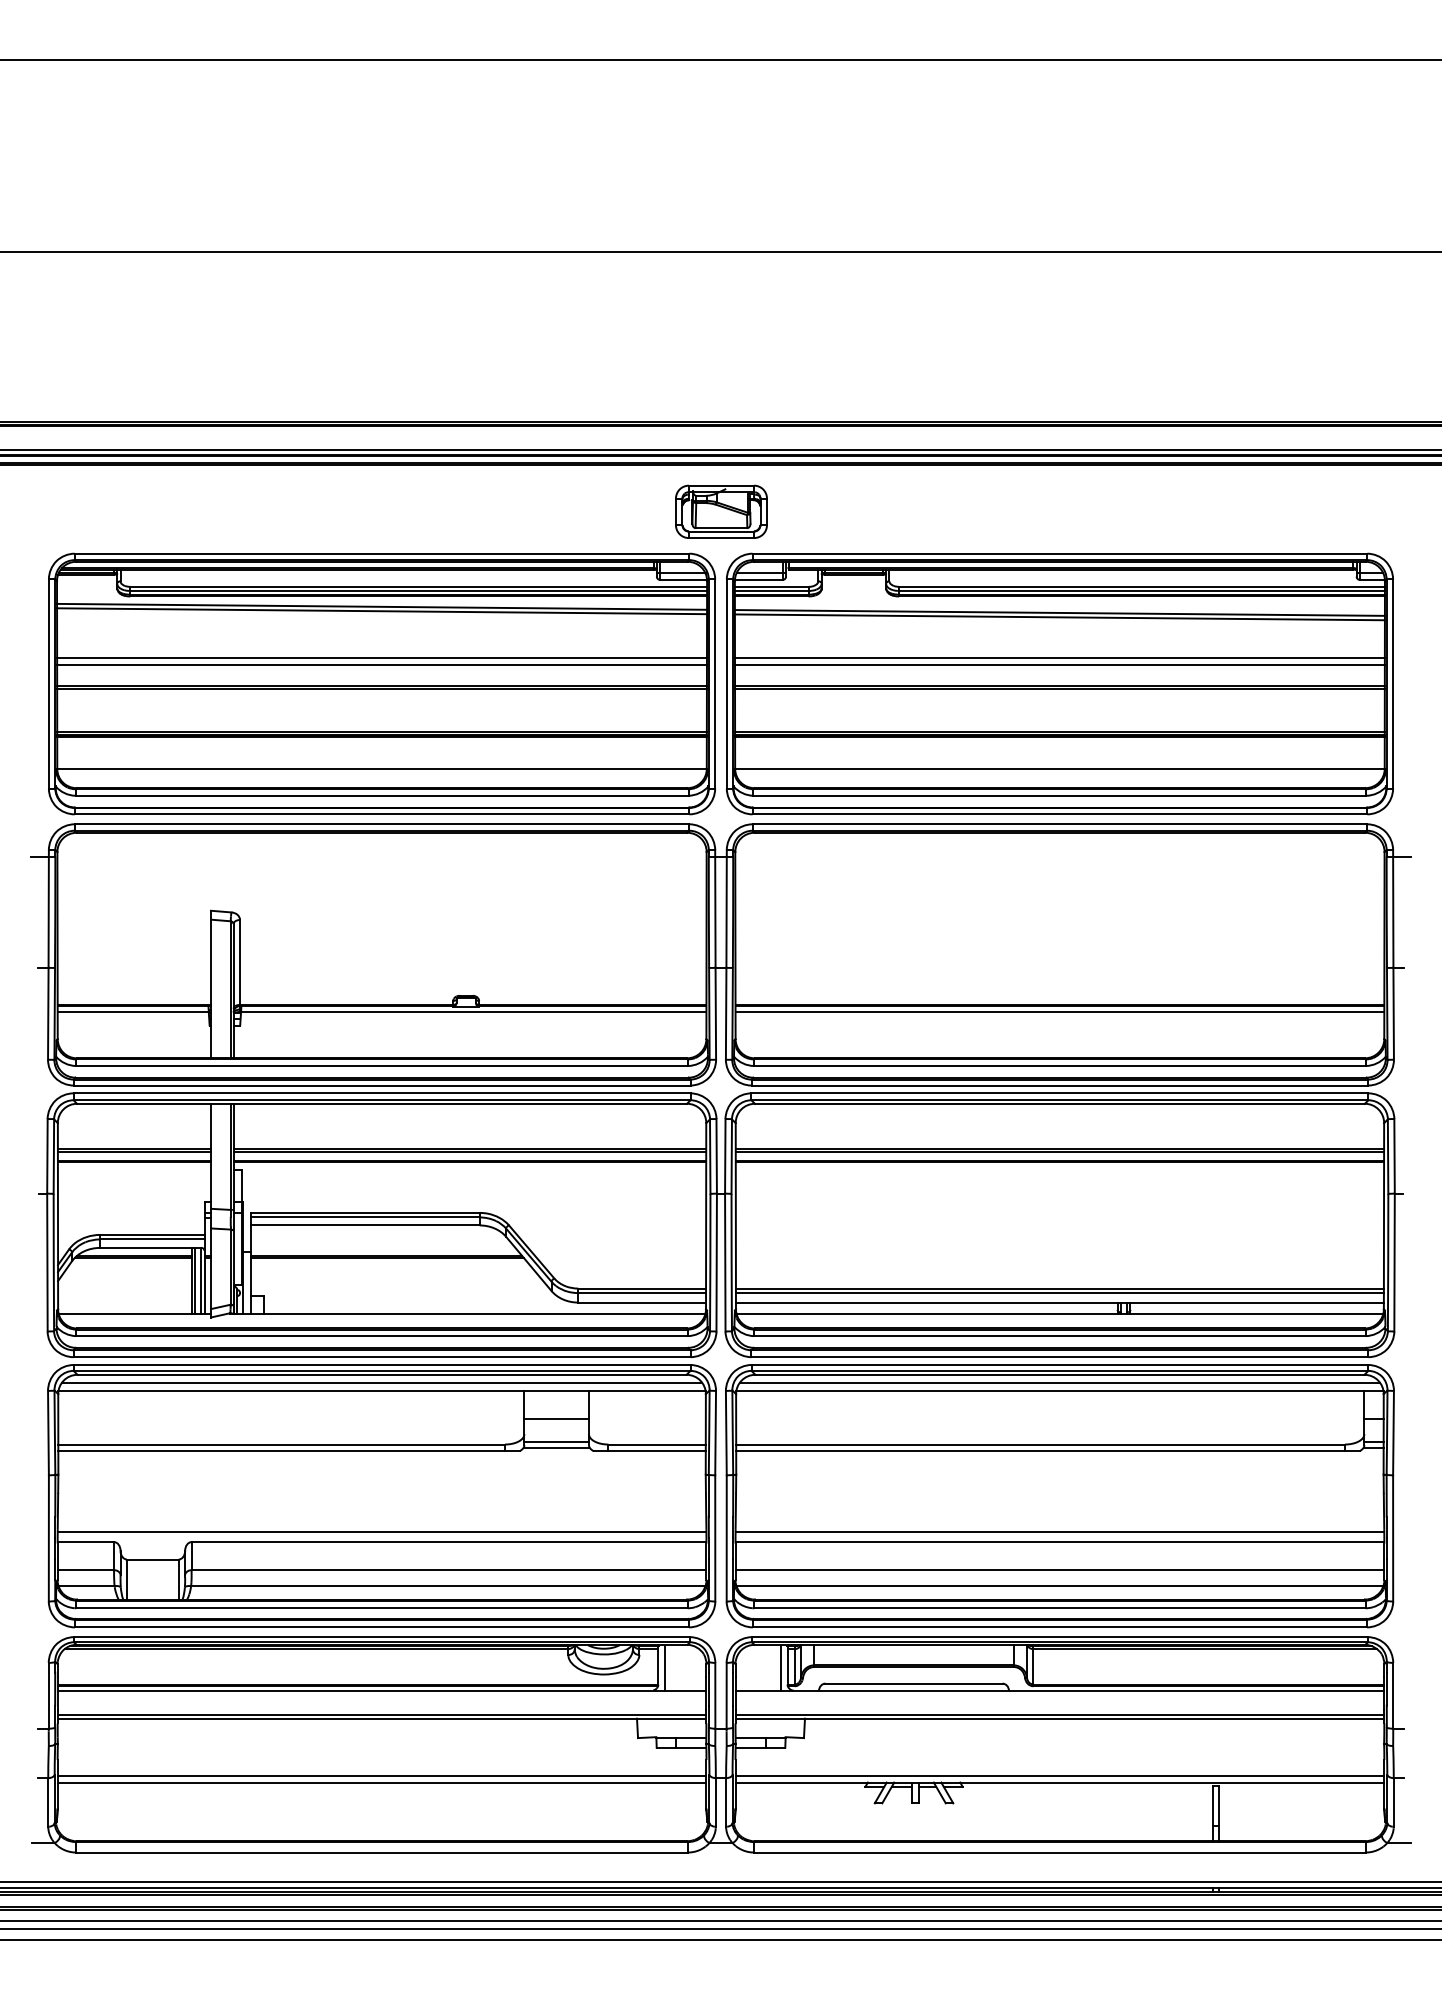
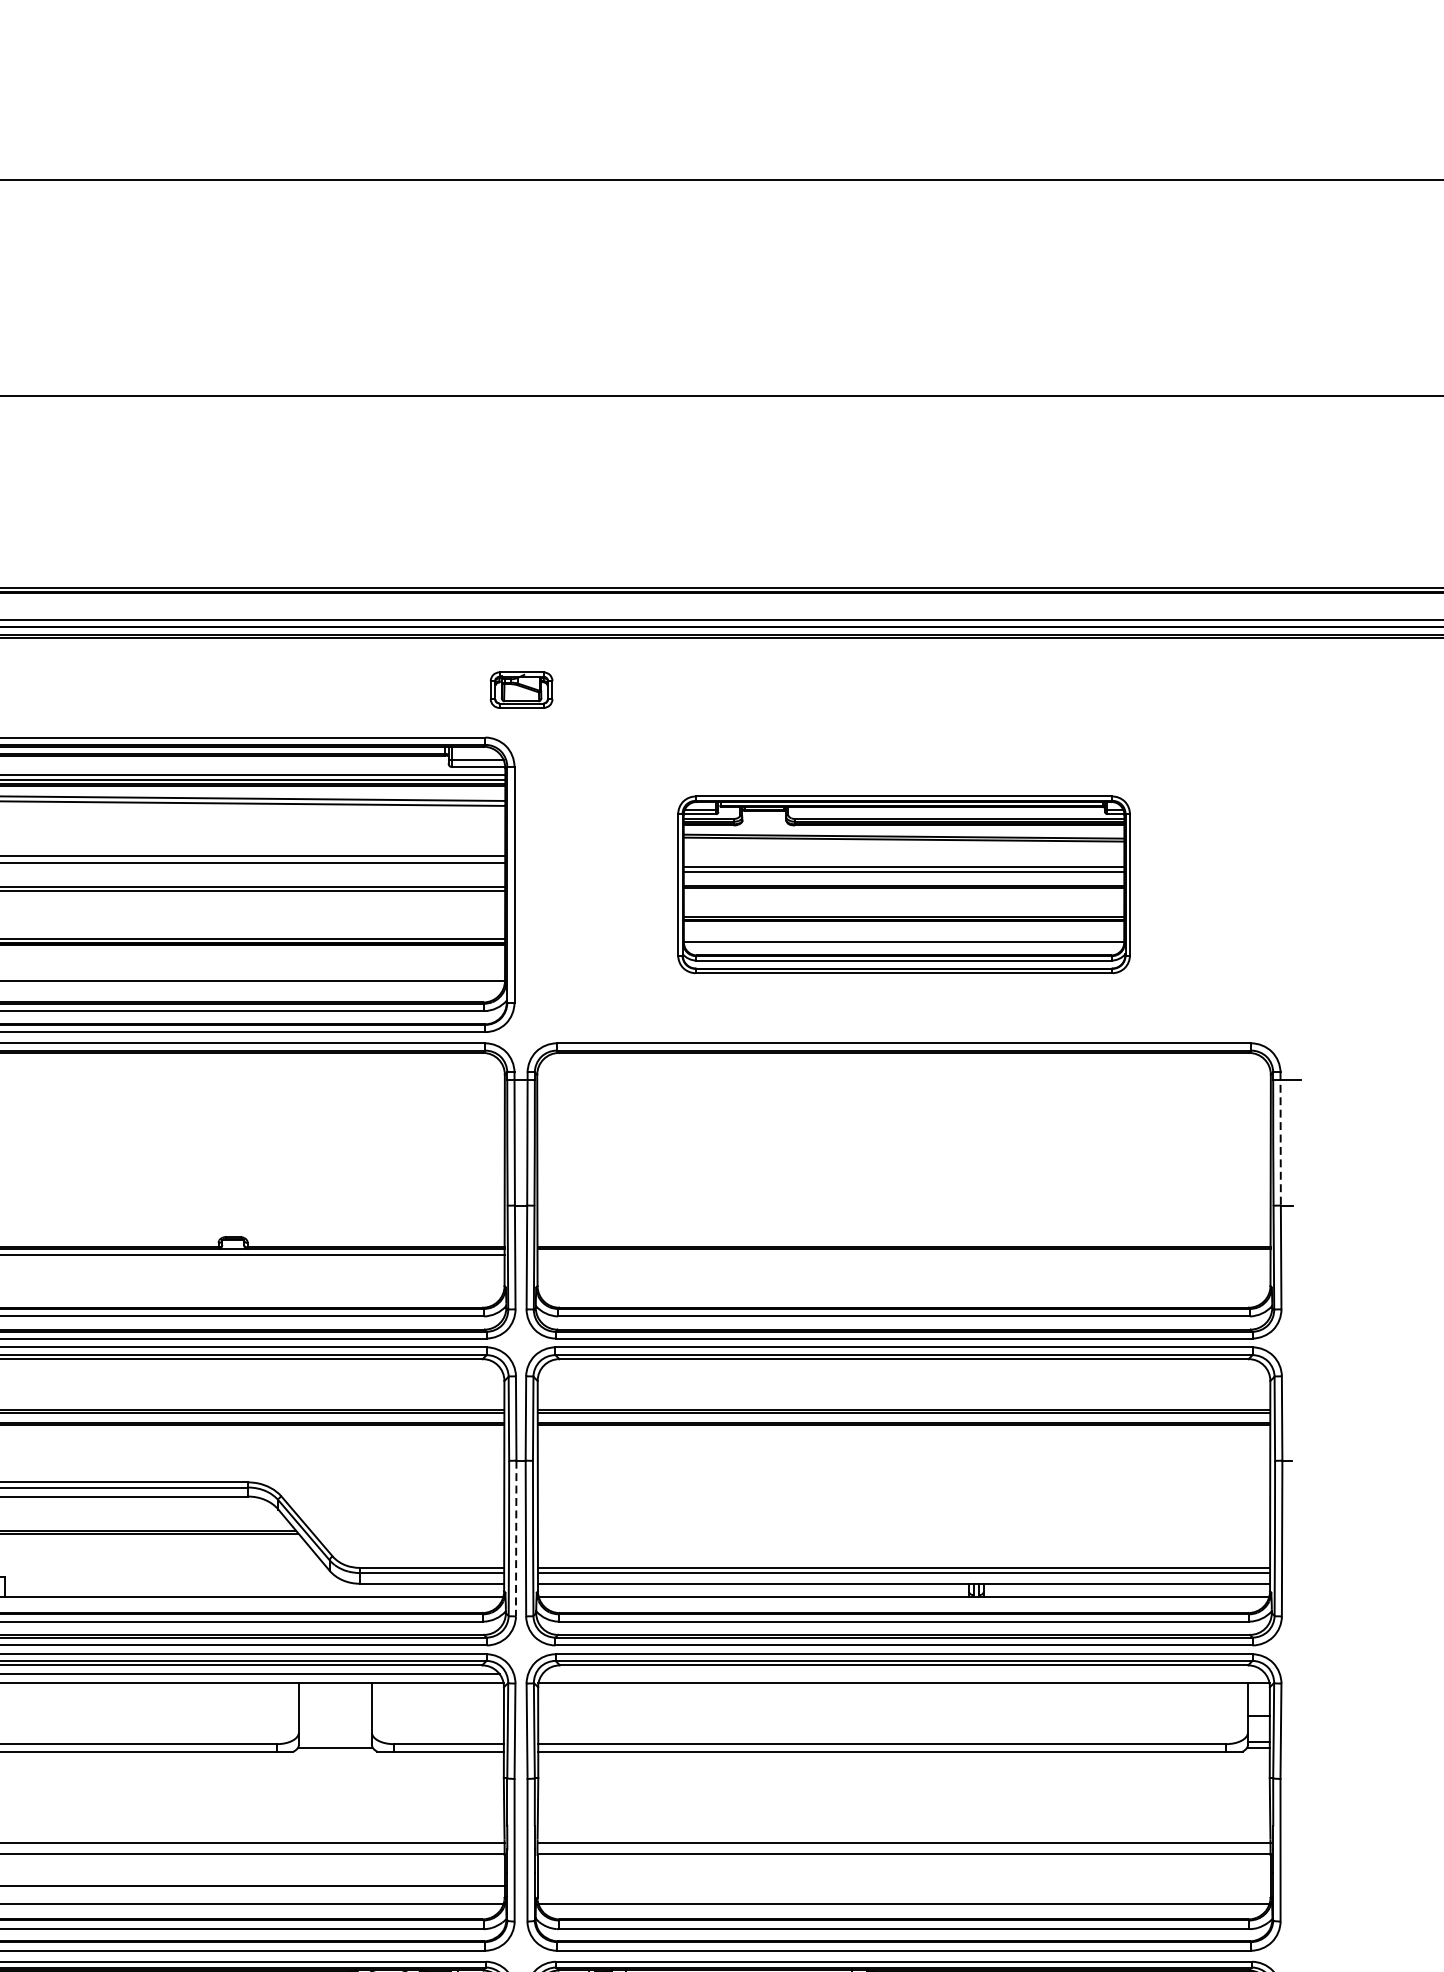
part: (721, 511) -> (521, 689), size x0.6
part: (1059, 683) -> (903, 884), size x0.6
line: (1393, 908) -> (1280, 1138), solid -> dashed
line: (1059, 1011) -> (903, 1254), removed
line: (716, 1262) -> (515, 1538), solid -> dashed
line: (1059, 1382) -> (903, 1674), removed
line: (556, 1419) -> (335, 1715), removed
line: (556, 1442) -> (335, 1741), removed
line: (1059, 1570) -> (903, 1886), removed

